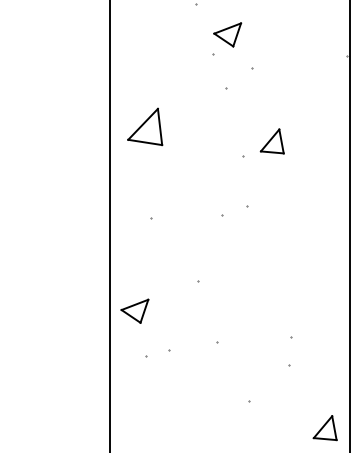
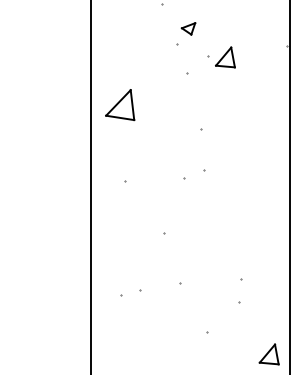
part: (227, 34) -> (188, 28), size x0.6
part: (271, 141) -> (224, 57), moved
part: (134, 310) -> (111, 257), removed

